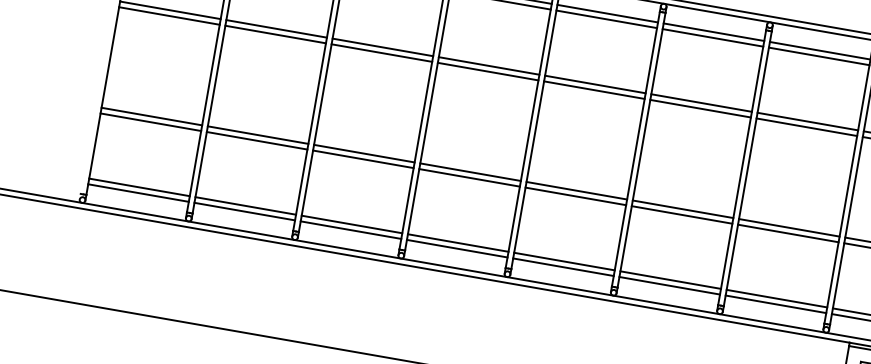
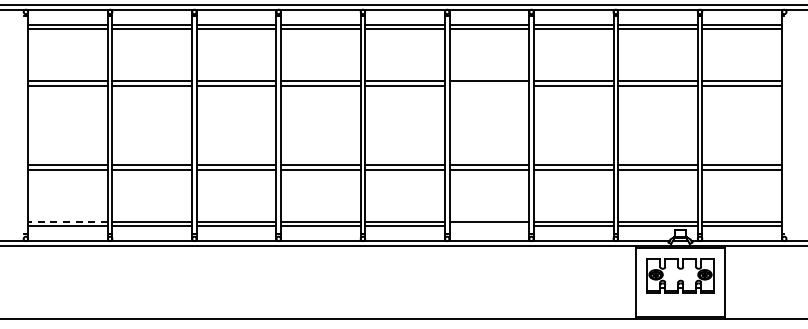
line: (700, 108) -> (489, 85), removed
line: (140, 187) -> (68, 221), solid -> dashed
line: (669, 286) -> (489, 226), removed

